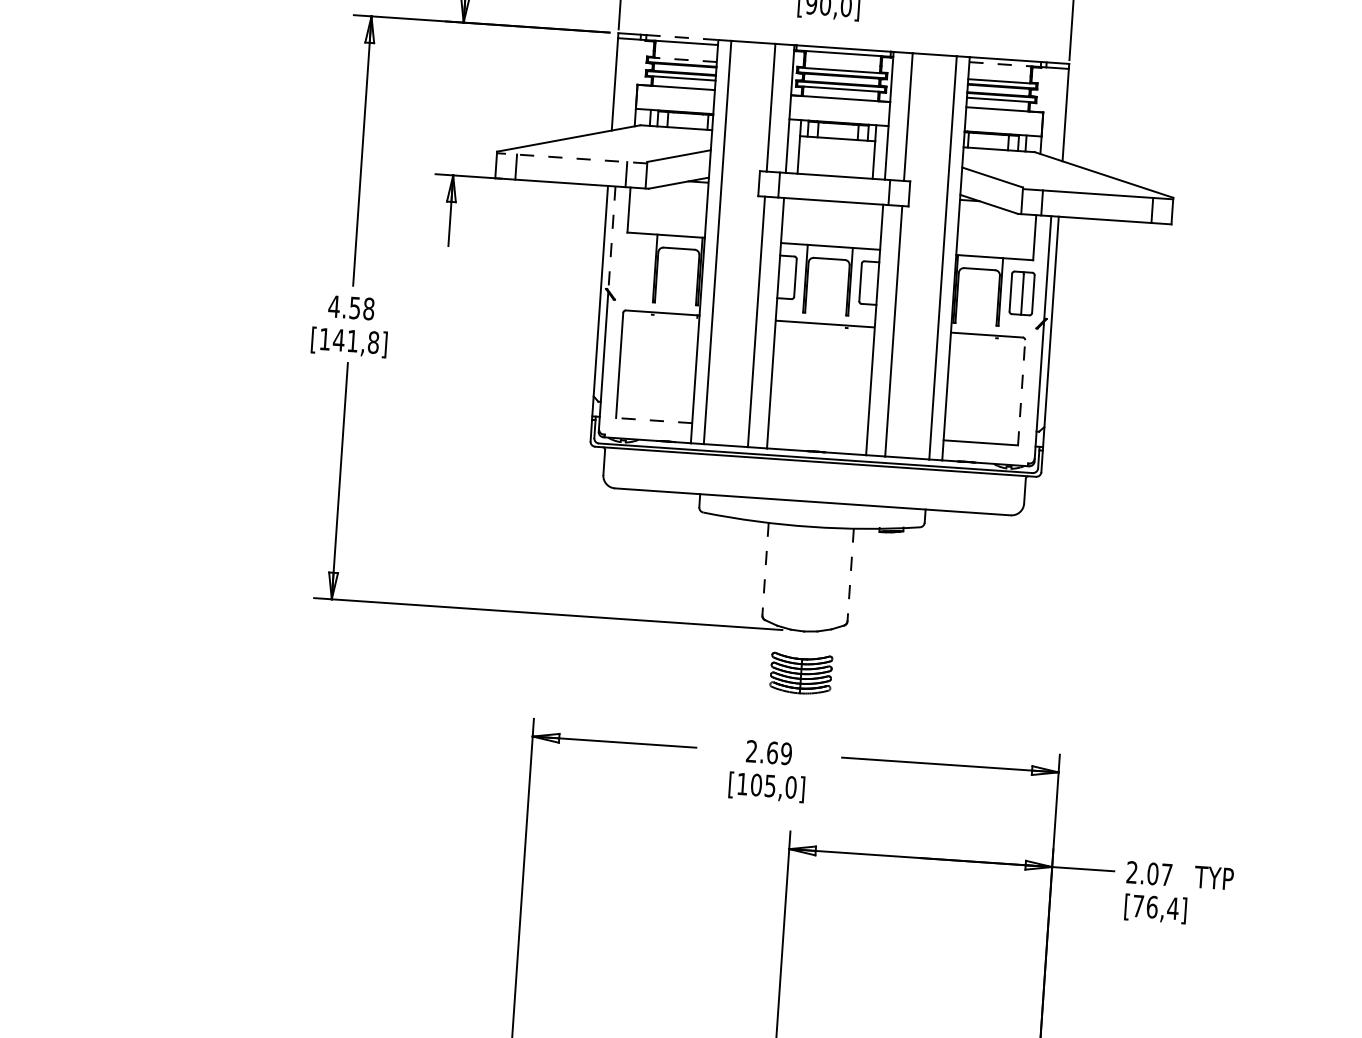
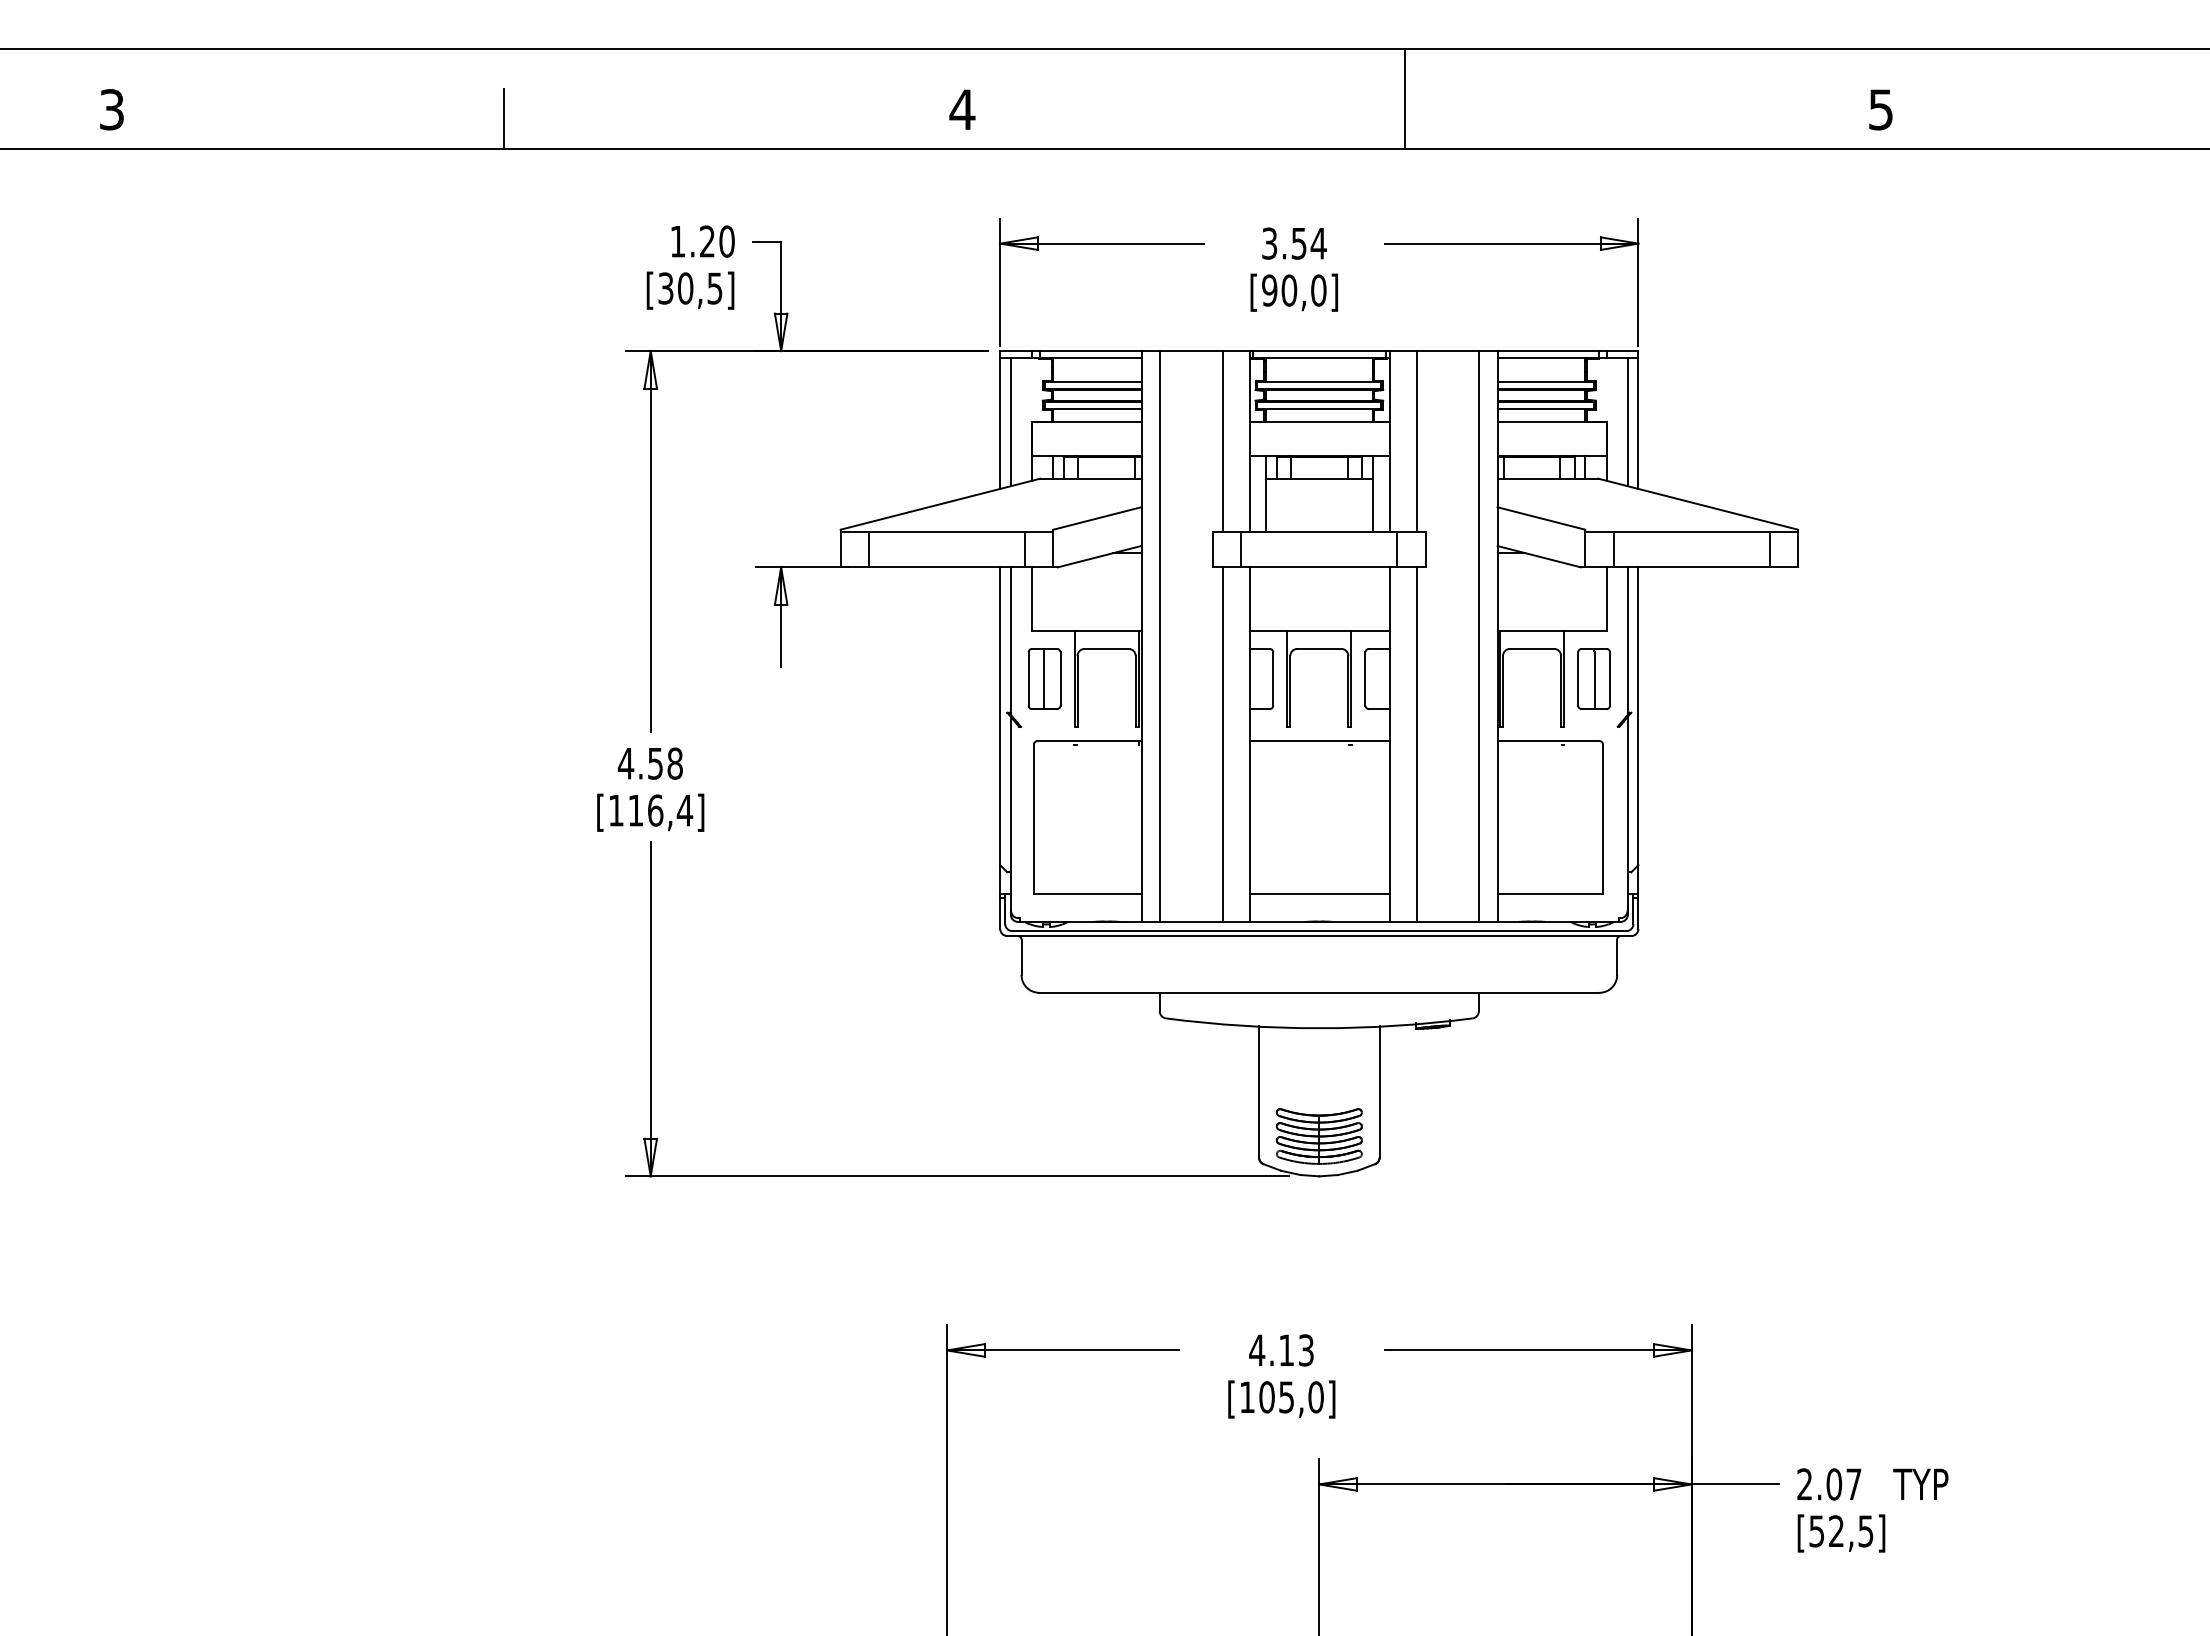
line: (682, 37) -> (1090, 351), dashed -> solid
line: (682, 59) -> (1093, 382), dashed -> solid
line: (1005, 64) -> (1548, 358), dashed -> solid
line: (622, 84) -> (1010, 422), added
line: (1058, 113) -> (1627, 422), added
line: (571, 158) -> (946, 531), dashed -> solid
line: (611, 238) -> (1010, 641), dashed -> solid
part: (633, 266) -> (1044, 678), added
text: (356, 341) -> (660, 810), [141,8] -> [116,4]
line: (1021, 392) -> (1602, 818), dashed -> solid
line: (653, 420) -> (1087, 893), dashed -> solid
line: (817, 431) -> (1319, 893), added
line: (765, 569) -> (1259, 1092), dashed -> solid
line: (850, 575) -> (1379, 1092), dashed -> solid
part: (800, 673) -> (1318, 1136), moved
text: (768, 752) -> (1281, 1350), 2.69 -> 4.13
text: (1155, 907) -> (1841, 1531), [76,4] -> [52,5]

